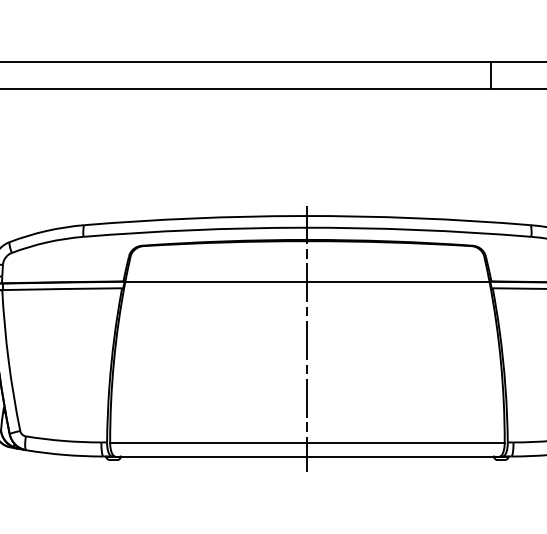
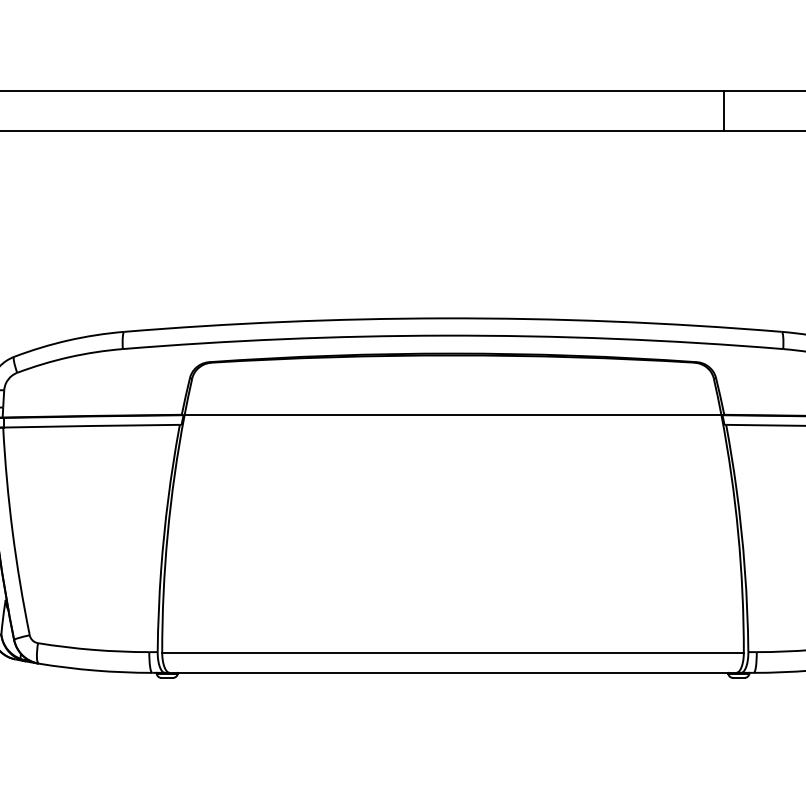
line: (307, 338) -> (453, 498), removed

